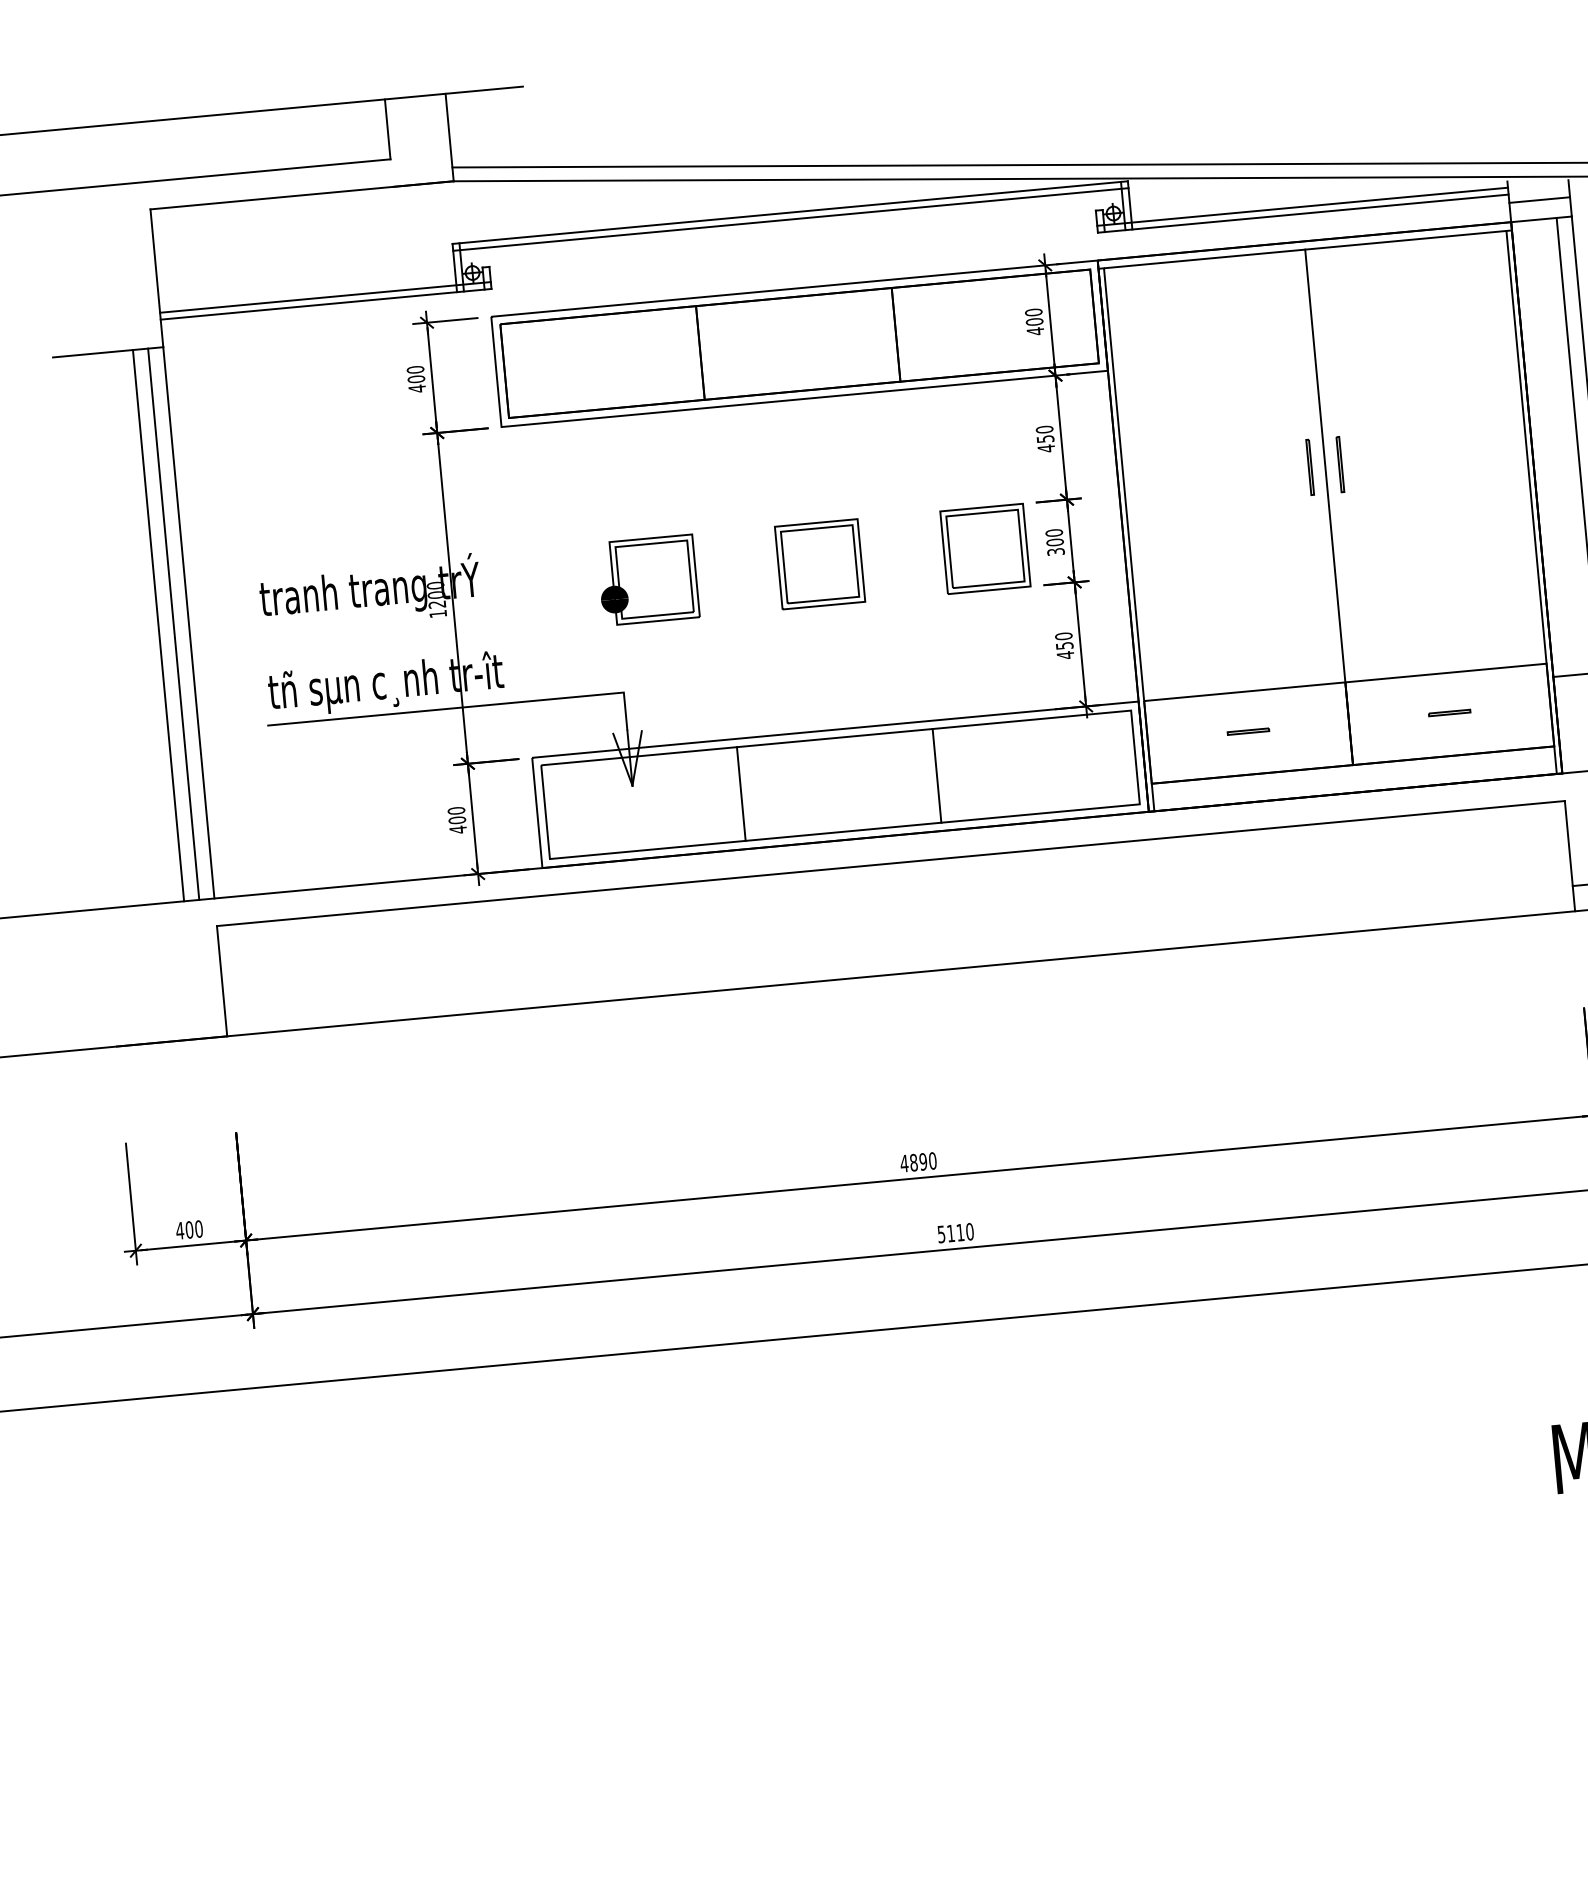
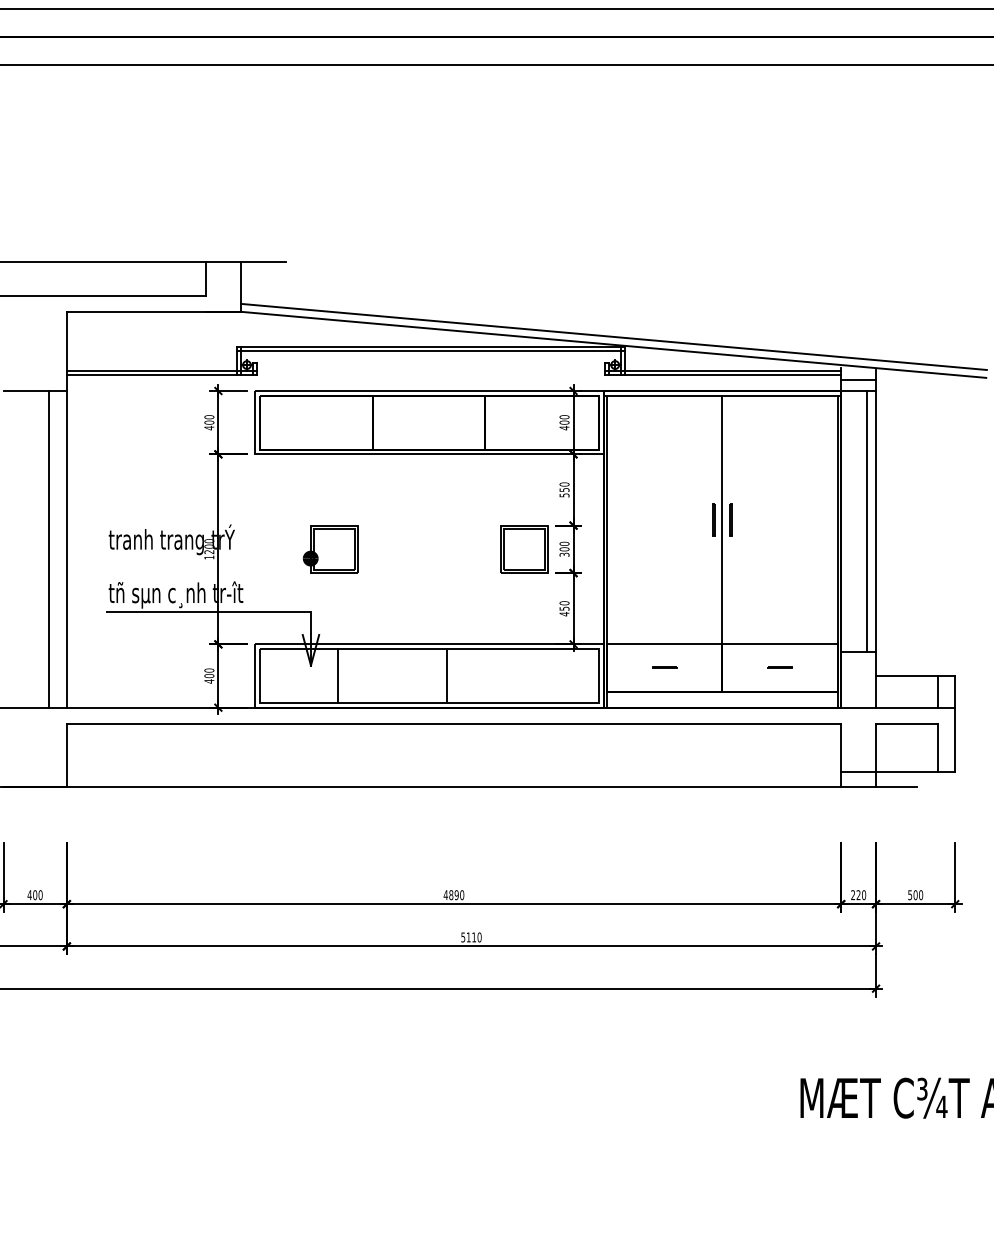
text: (1046, 448) -> (564, 495), 450 -> 550
part: (820, 564) -> (429, 549), removed
line: (174, 624) -> (58, 549), removed
line: (936, 774) -> (446, 675), moved
line: (741, 793) -> (337, 675), moved

